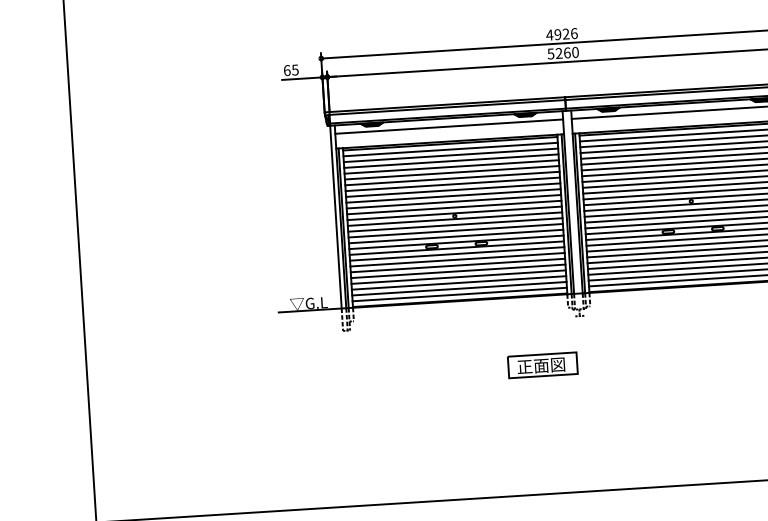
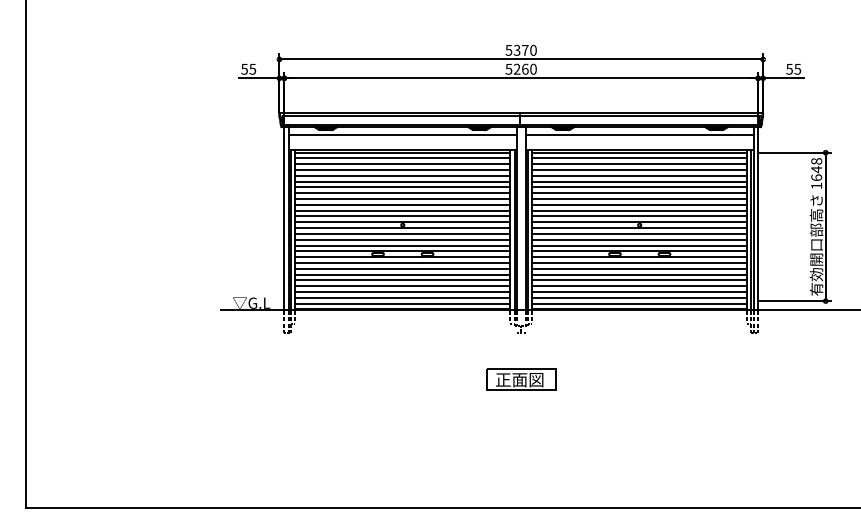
text: (561, 33) -> (520, 49), 4926 -> 5370
text: (287, 69) -> (244, 68), 65 -> 55
part: (543, 365) -> (521, 379), moved

